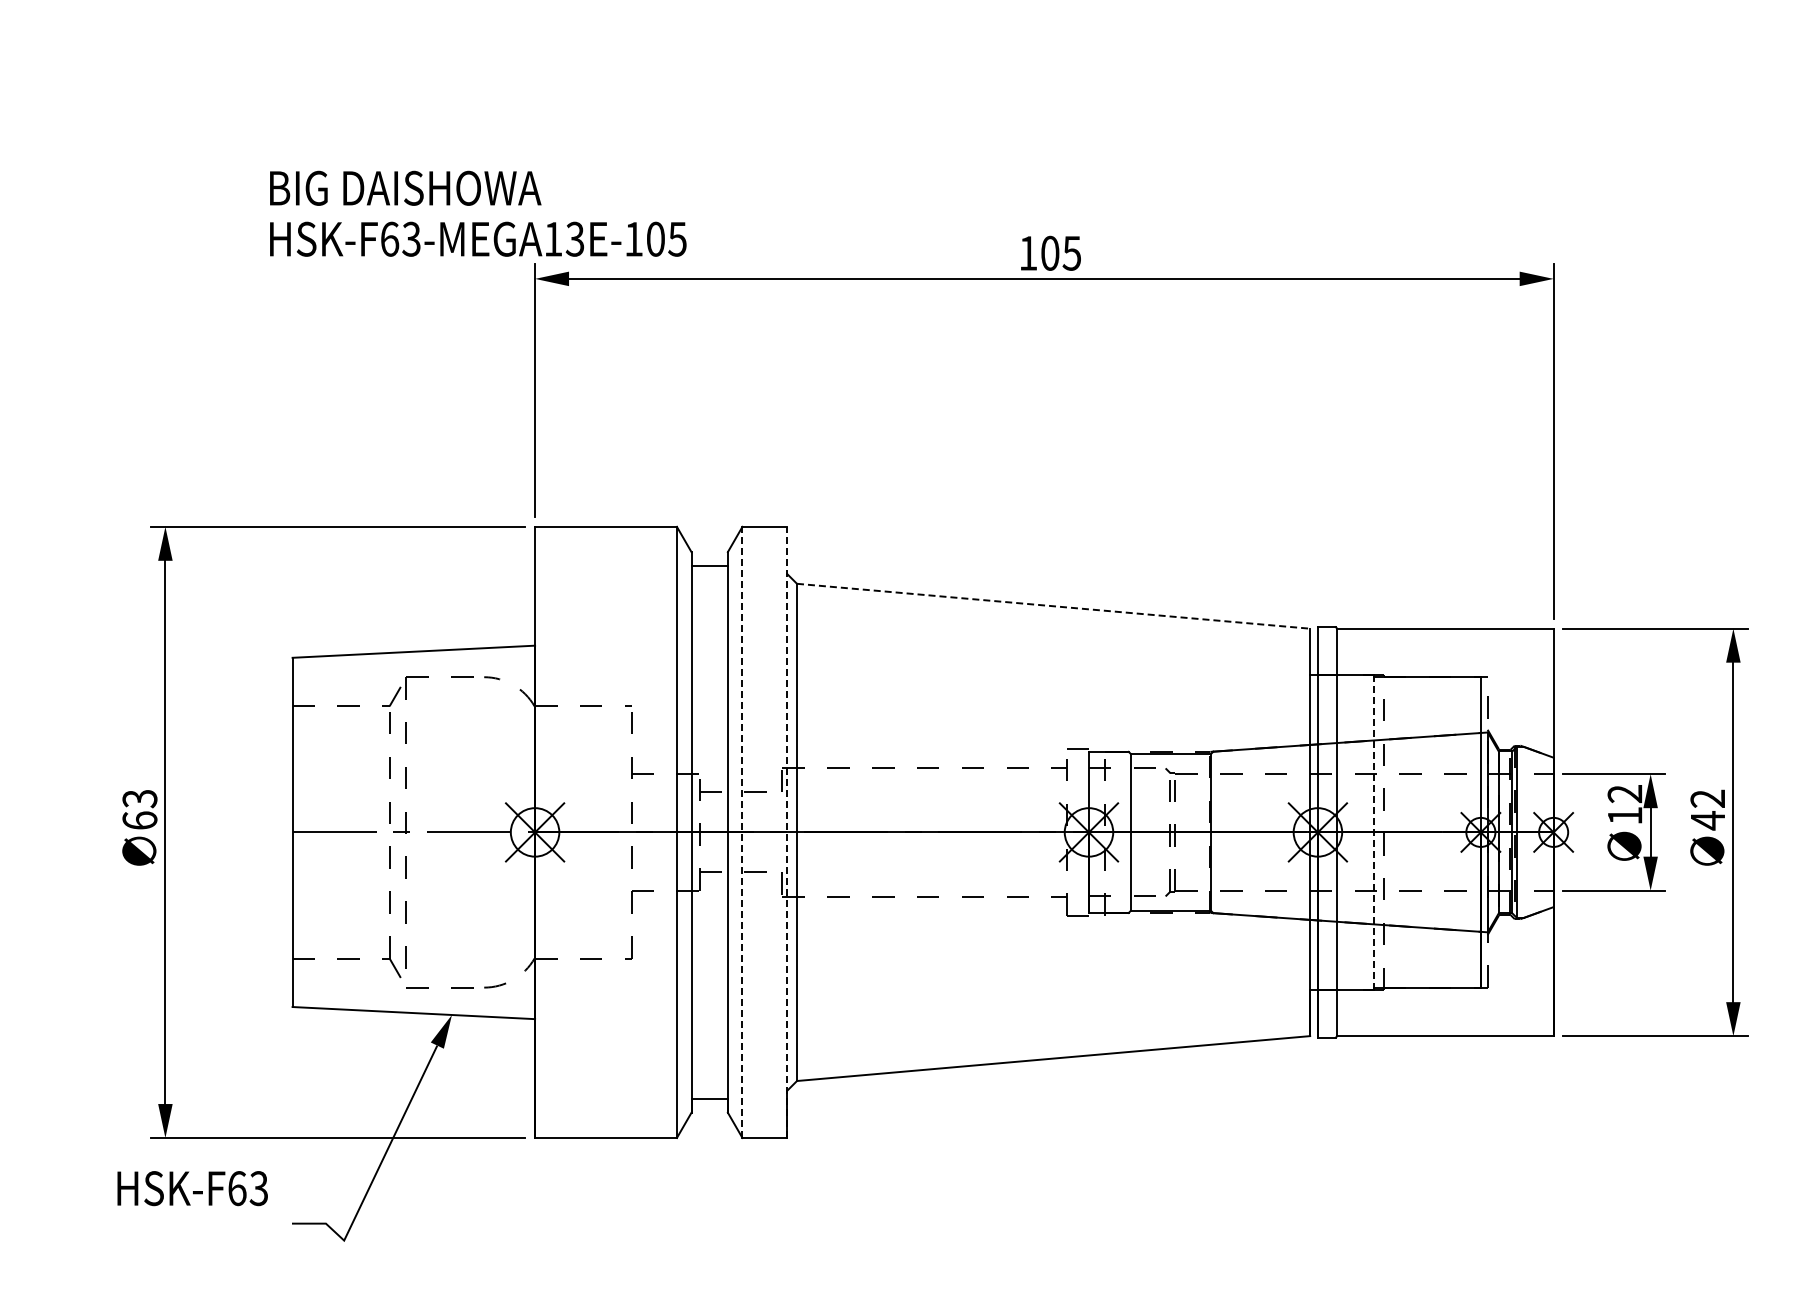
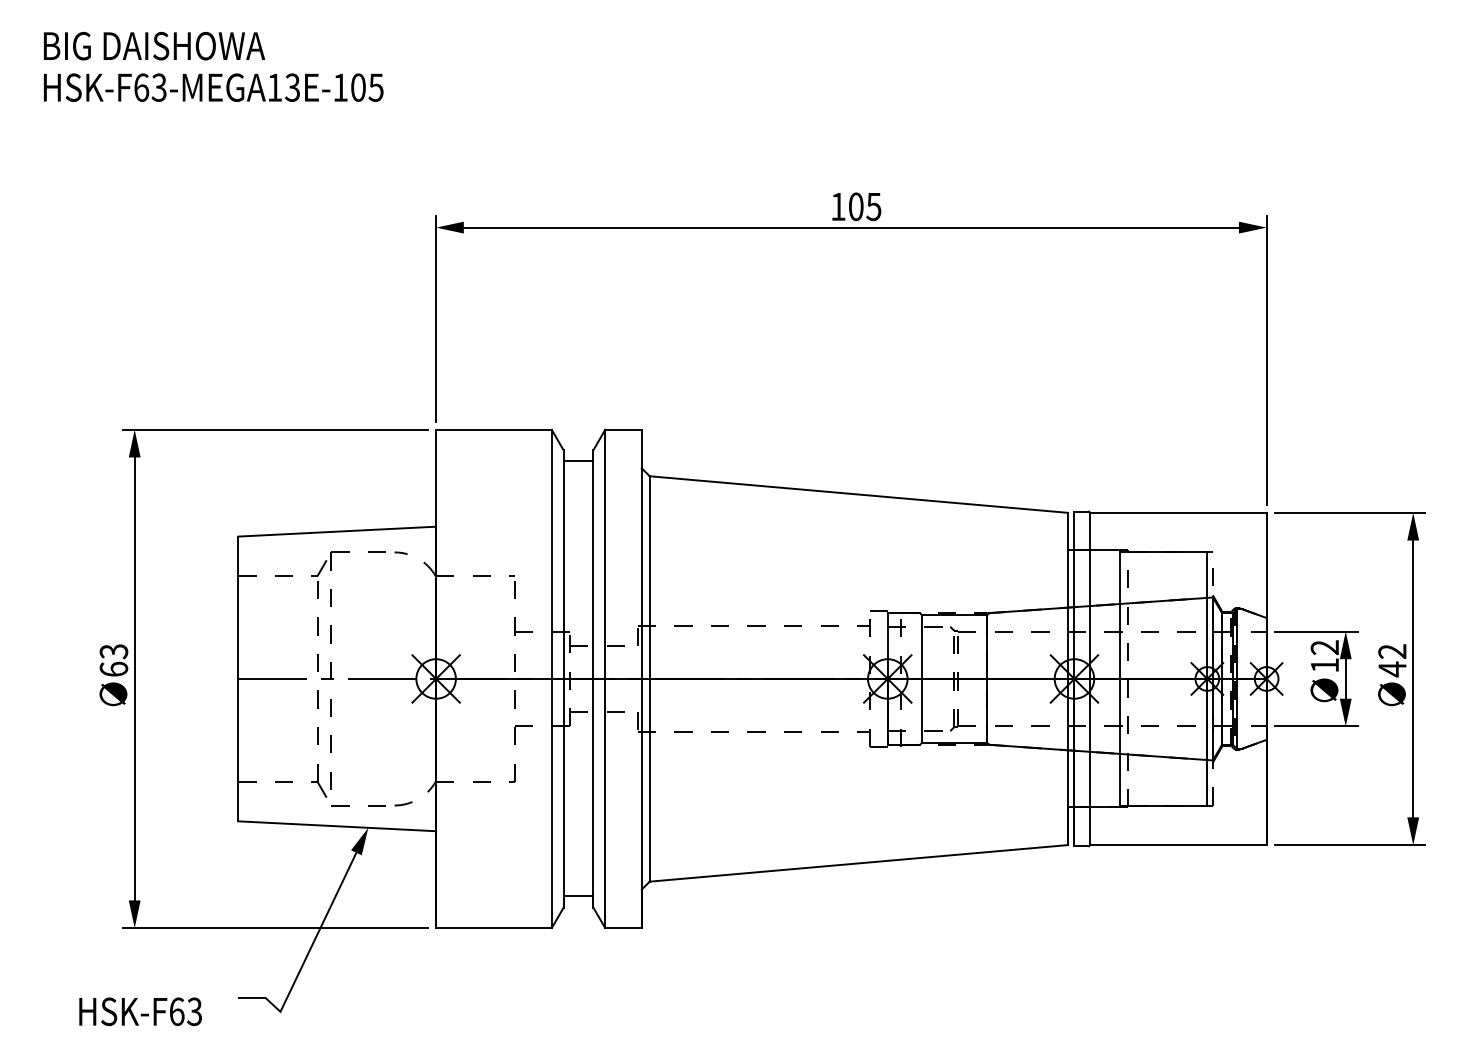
text: (478, 213) -> (213, 66), moved
line: (1053, 606) -> (858, 494), dashed -> solid
line: (742, 832) -> (605, 679), dashed -> solid
line: (787, 832) -> (641, 679), dashed -> solid
line: (1374, 832) -> (1120, 679), dashed -> solid
text: (192, 1188) -> (140, 1011), moved

